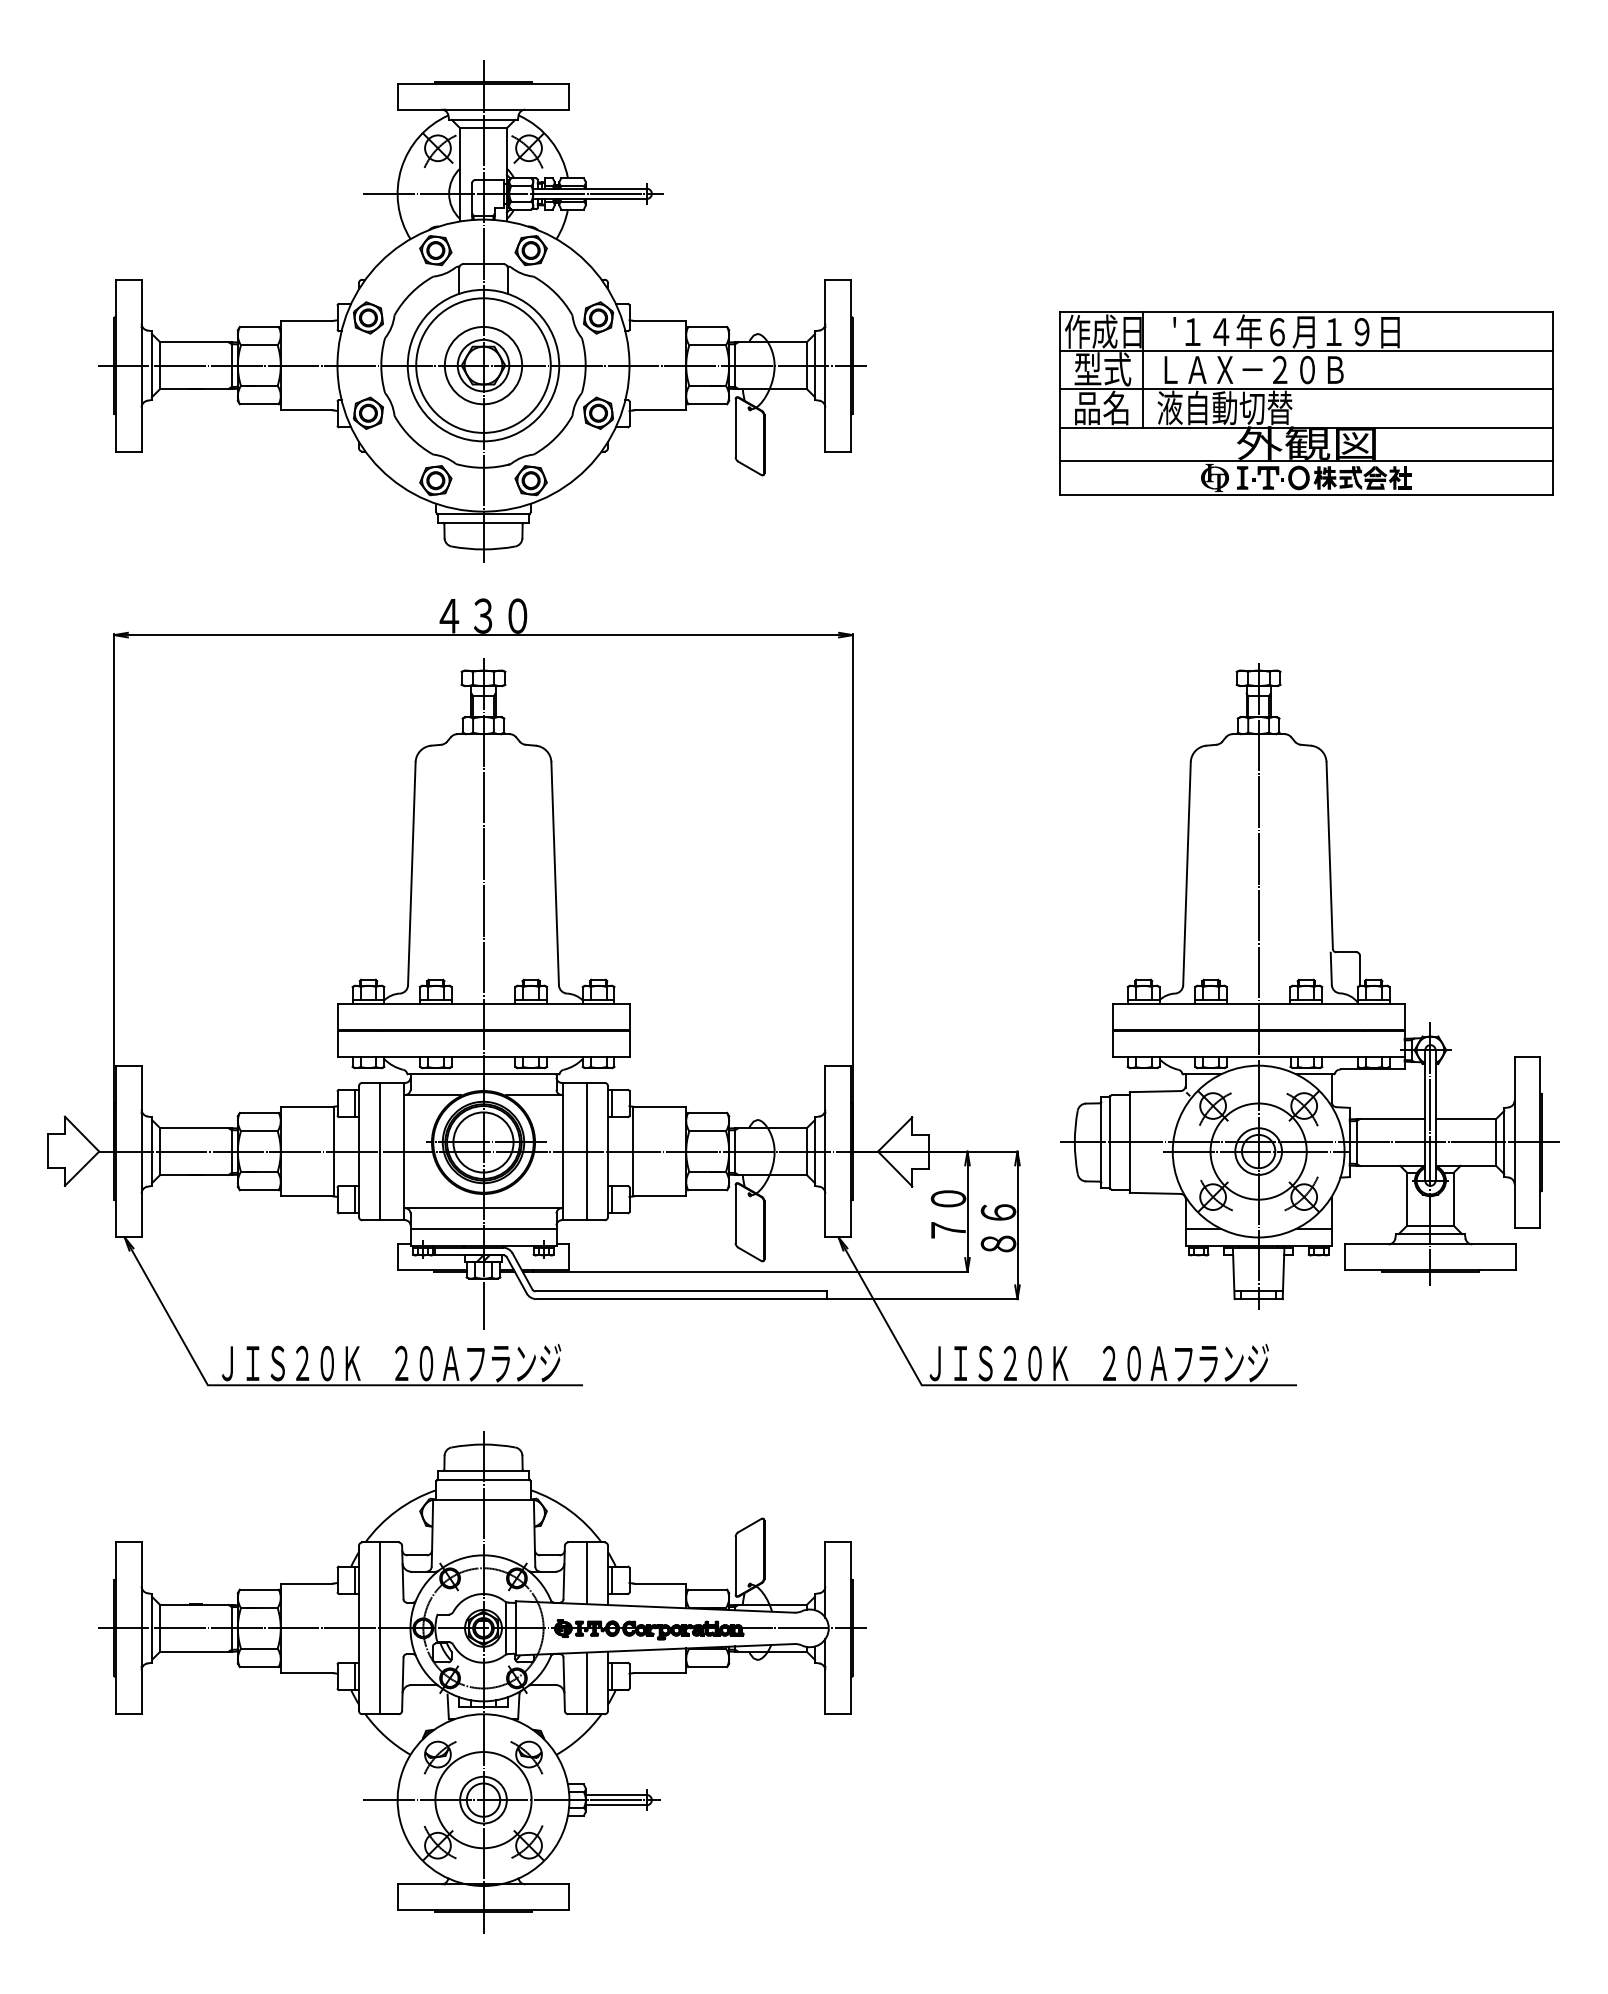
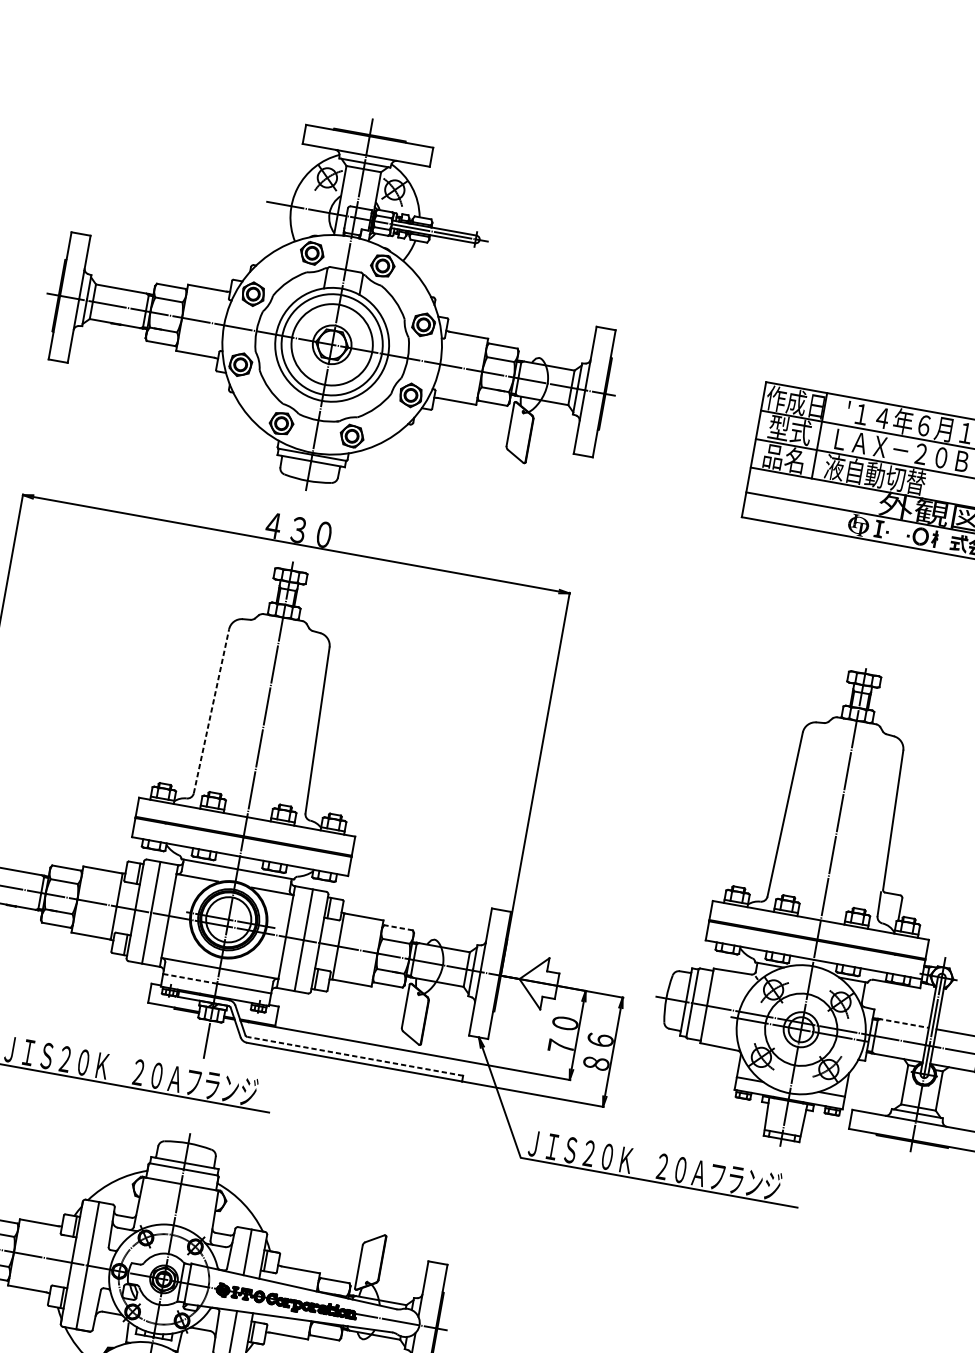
circle: (483, 365) -> (332, 344), size x1.4
fill: (1268, 477) -> (898, 532), removed
fill: (1329, 477) -> (943, 540), removed
line: (411, 873) -> (211, 711), solid -> dashed
line: (707, 1112) -> (398, 927), solid -> dashed
line: (1391, 1119) -> (903, 1023), solid -> dashed
line: (447, 1228) -> (190, 978), solid -> dashed
line: (681, 1291) -> (355, 1056), solid -> dashed

